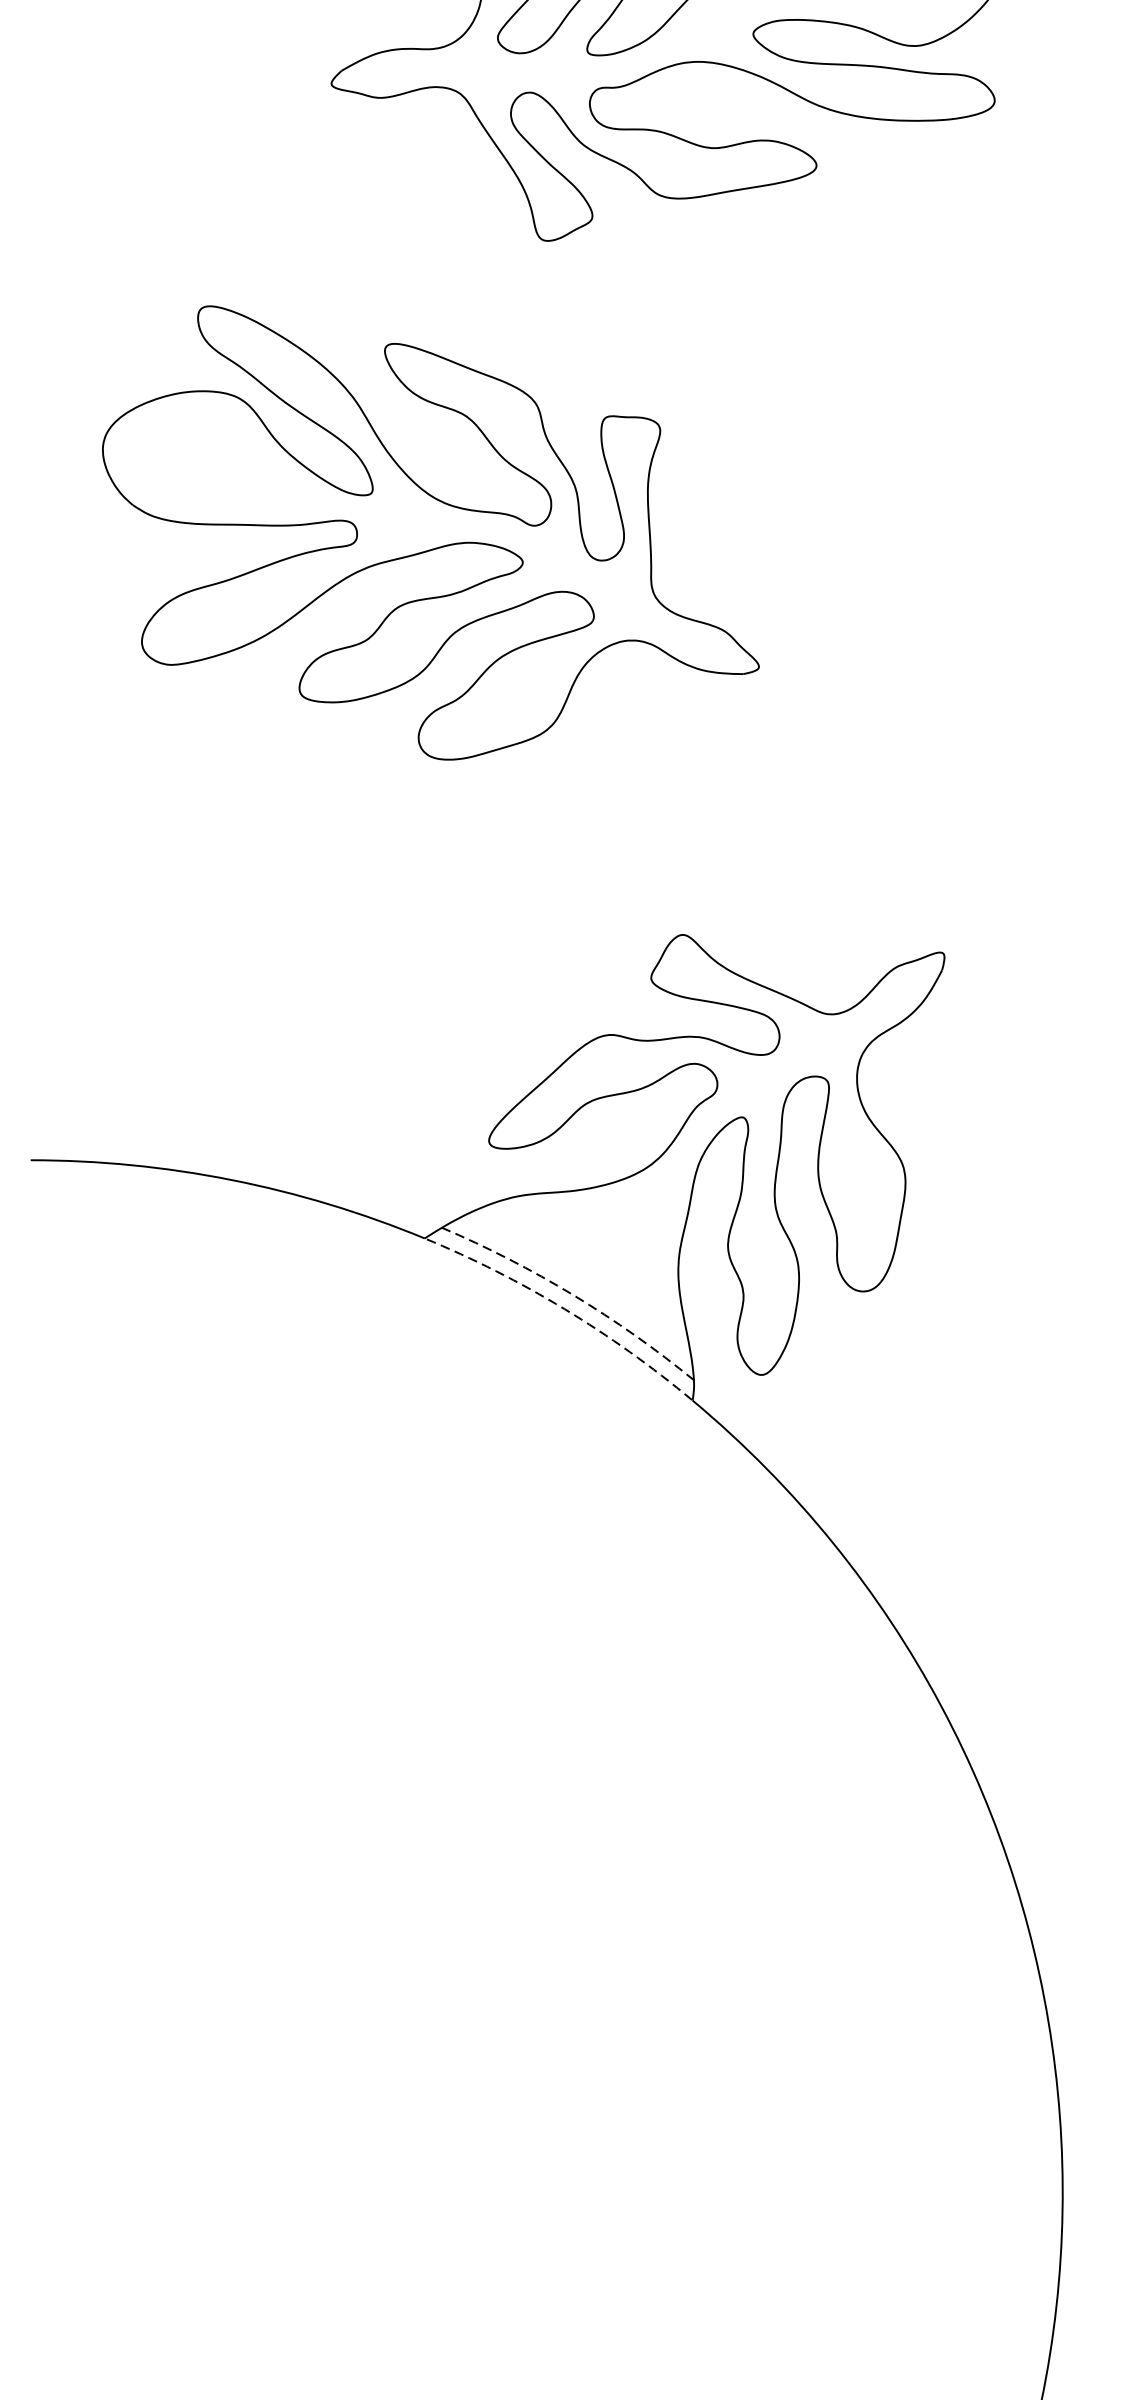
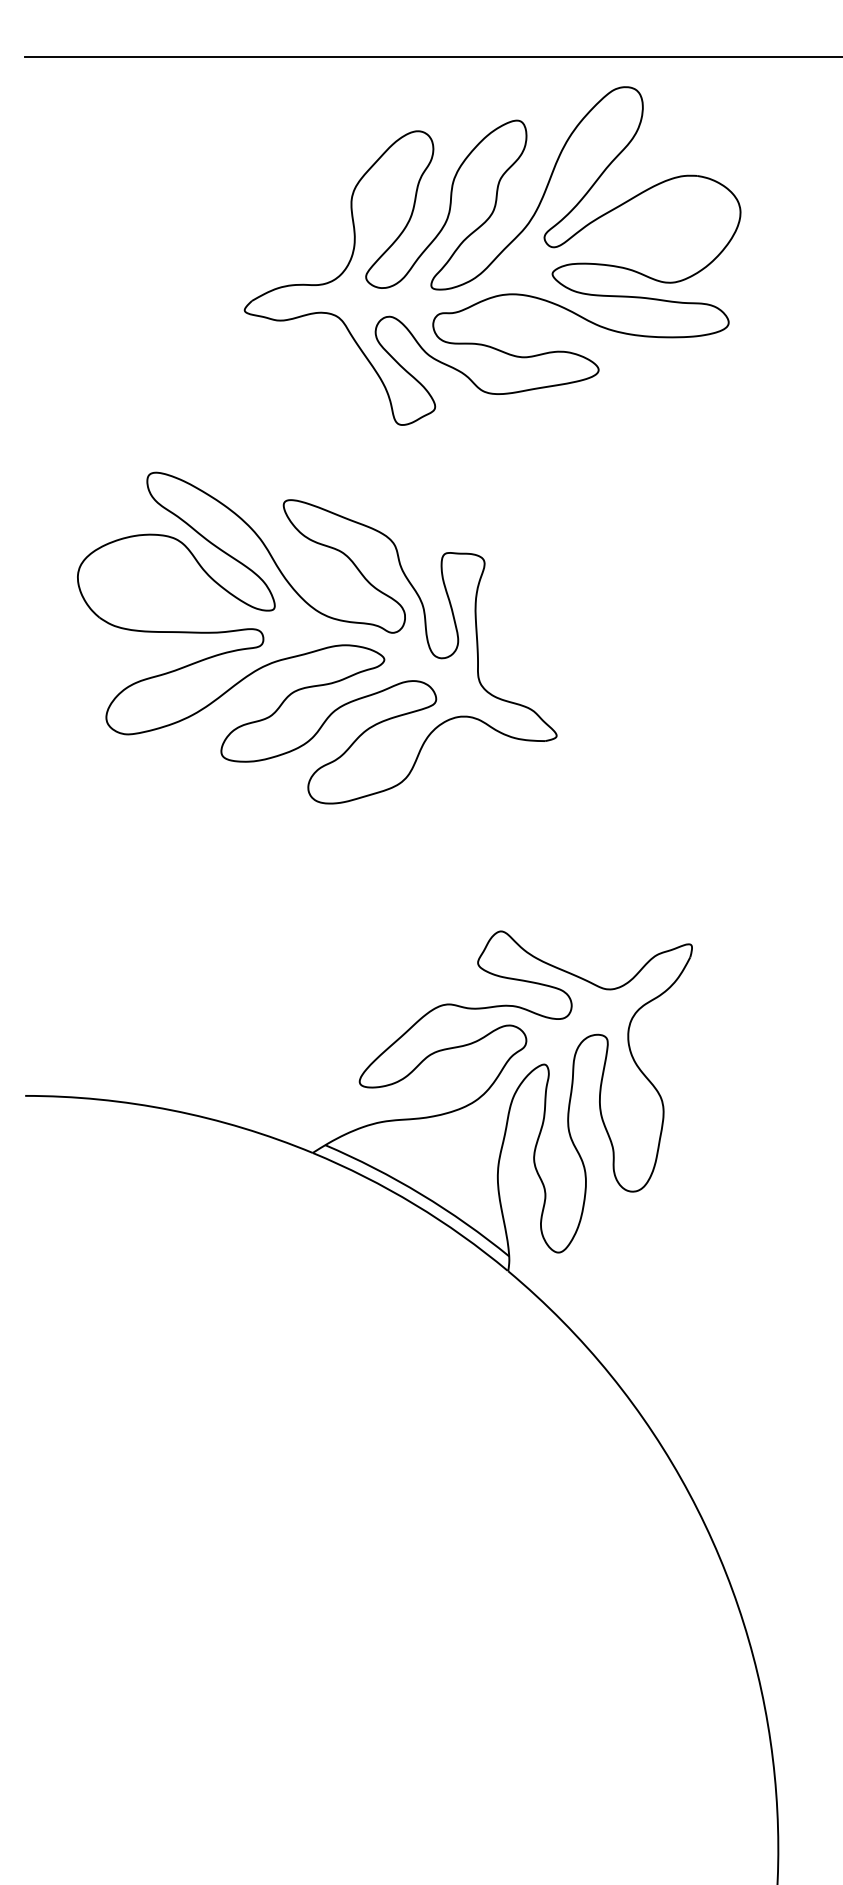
arc: (573, 1295) -> (421, 1194), dashed -> solid
arc: (564, 1309) -> (414, 1204), dashed -> solid

